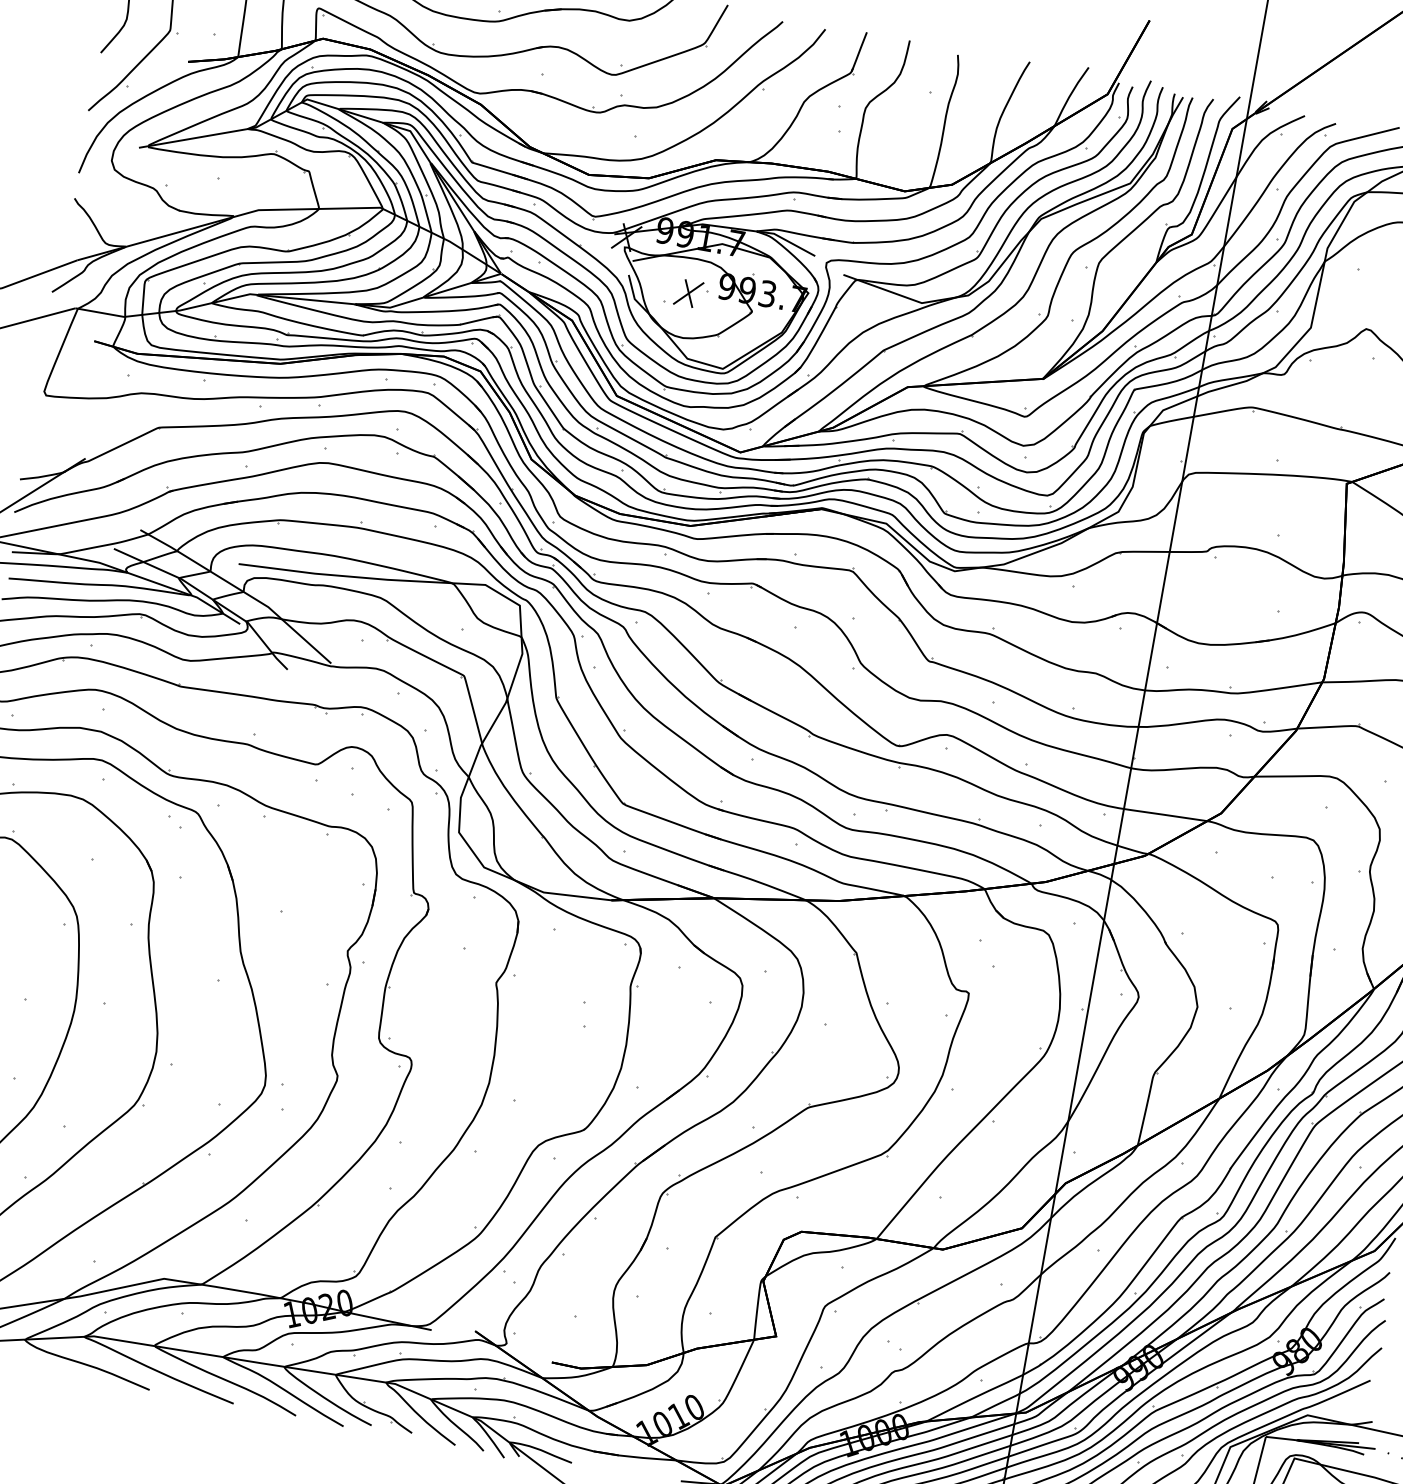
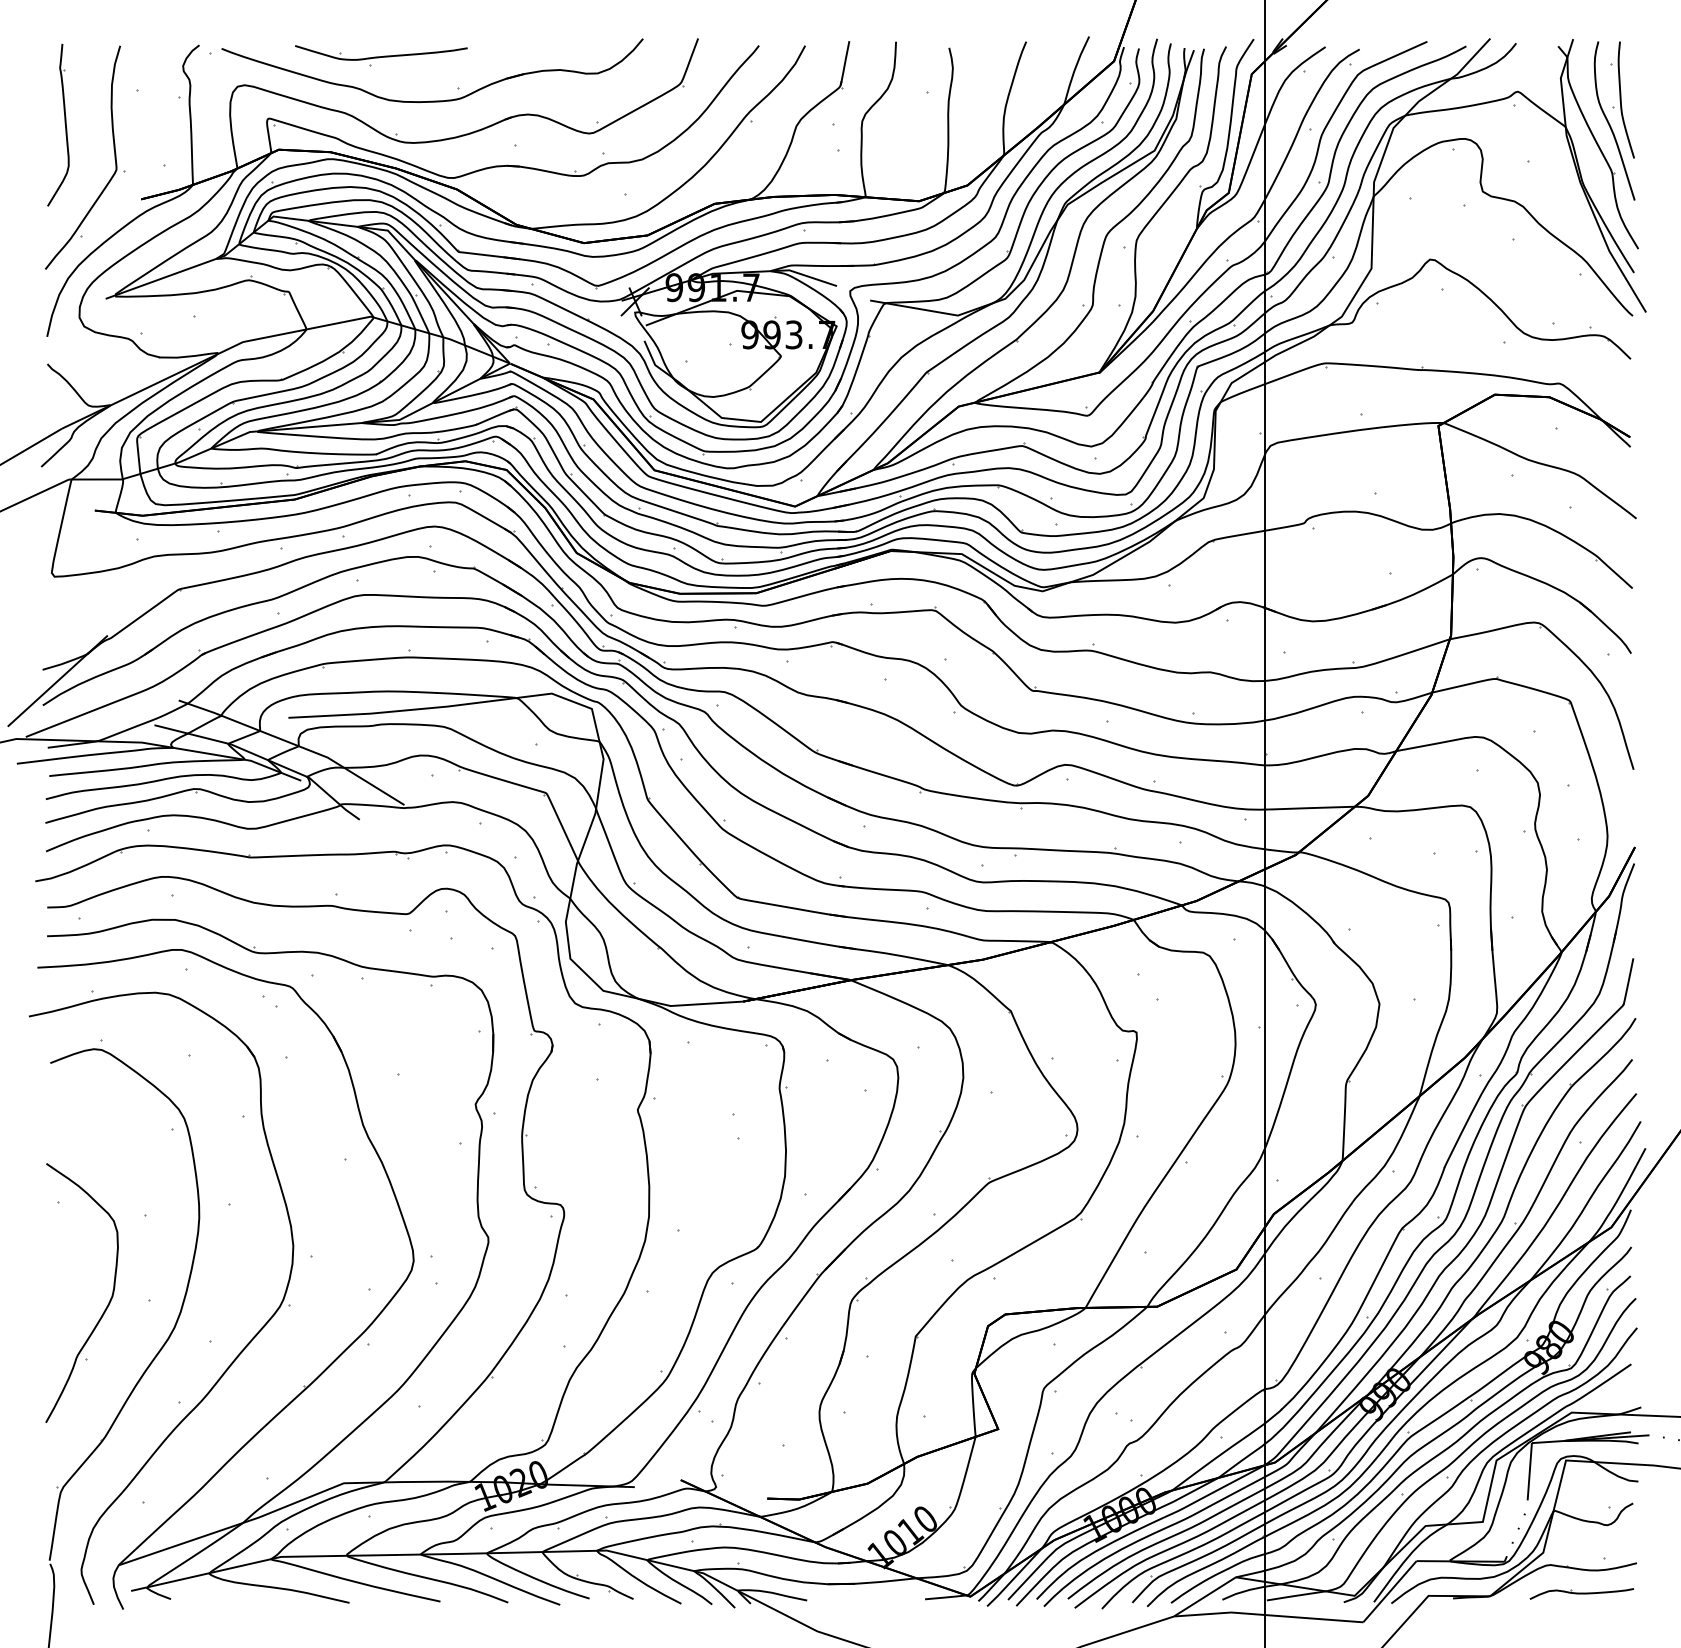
part: (688, 292) -> (710, 348), removed

